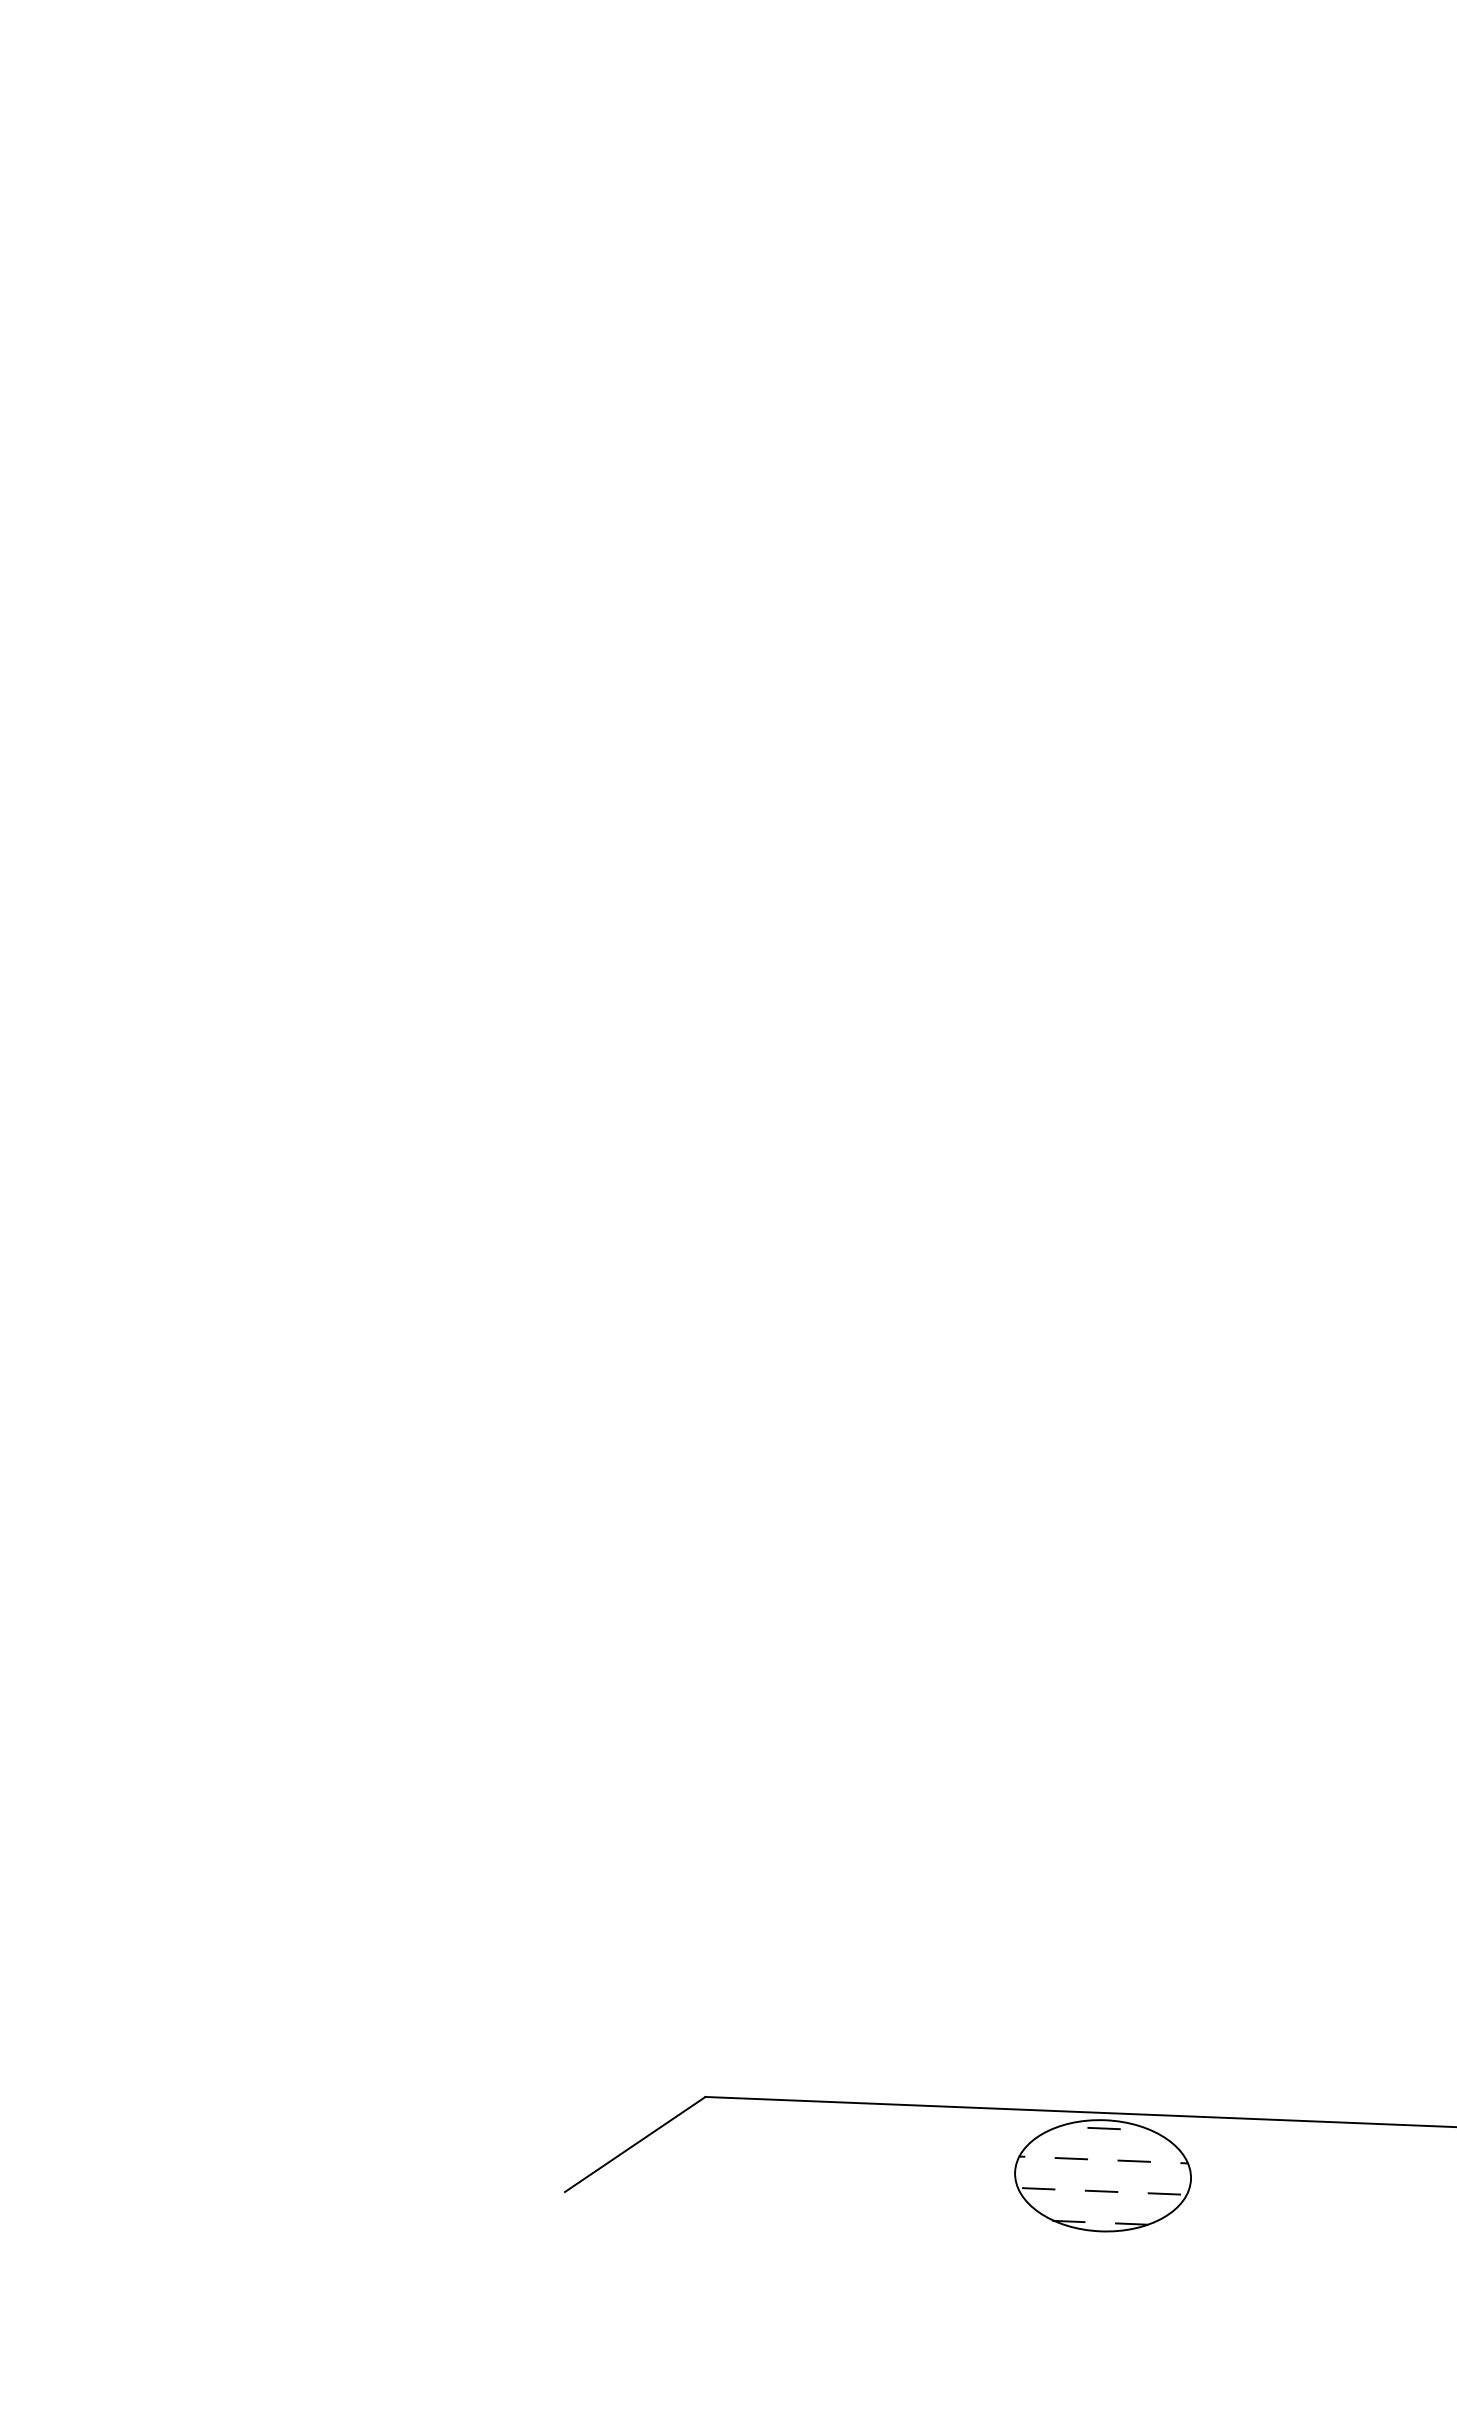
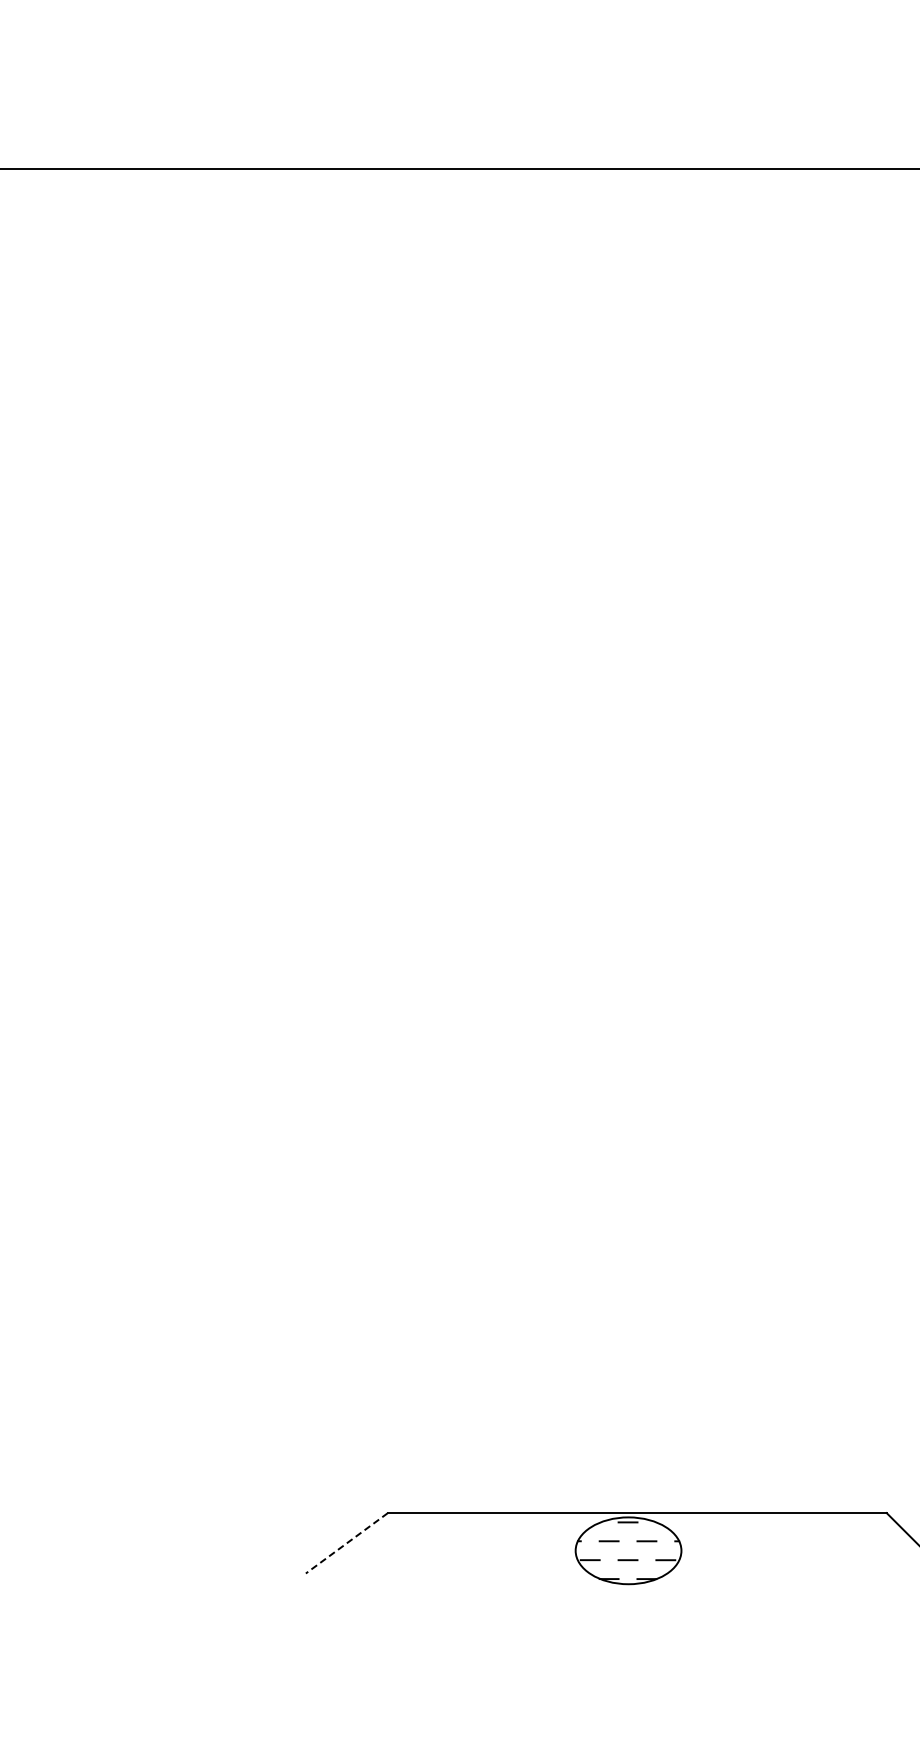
line: (634, 2144) -> (346, 1543), solid -> dashed

